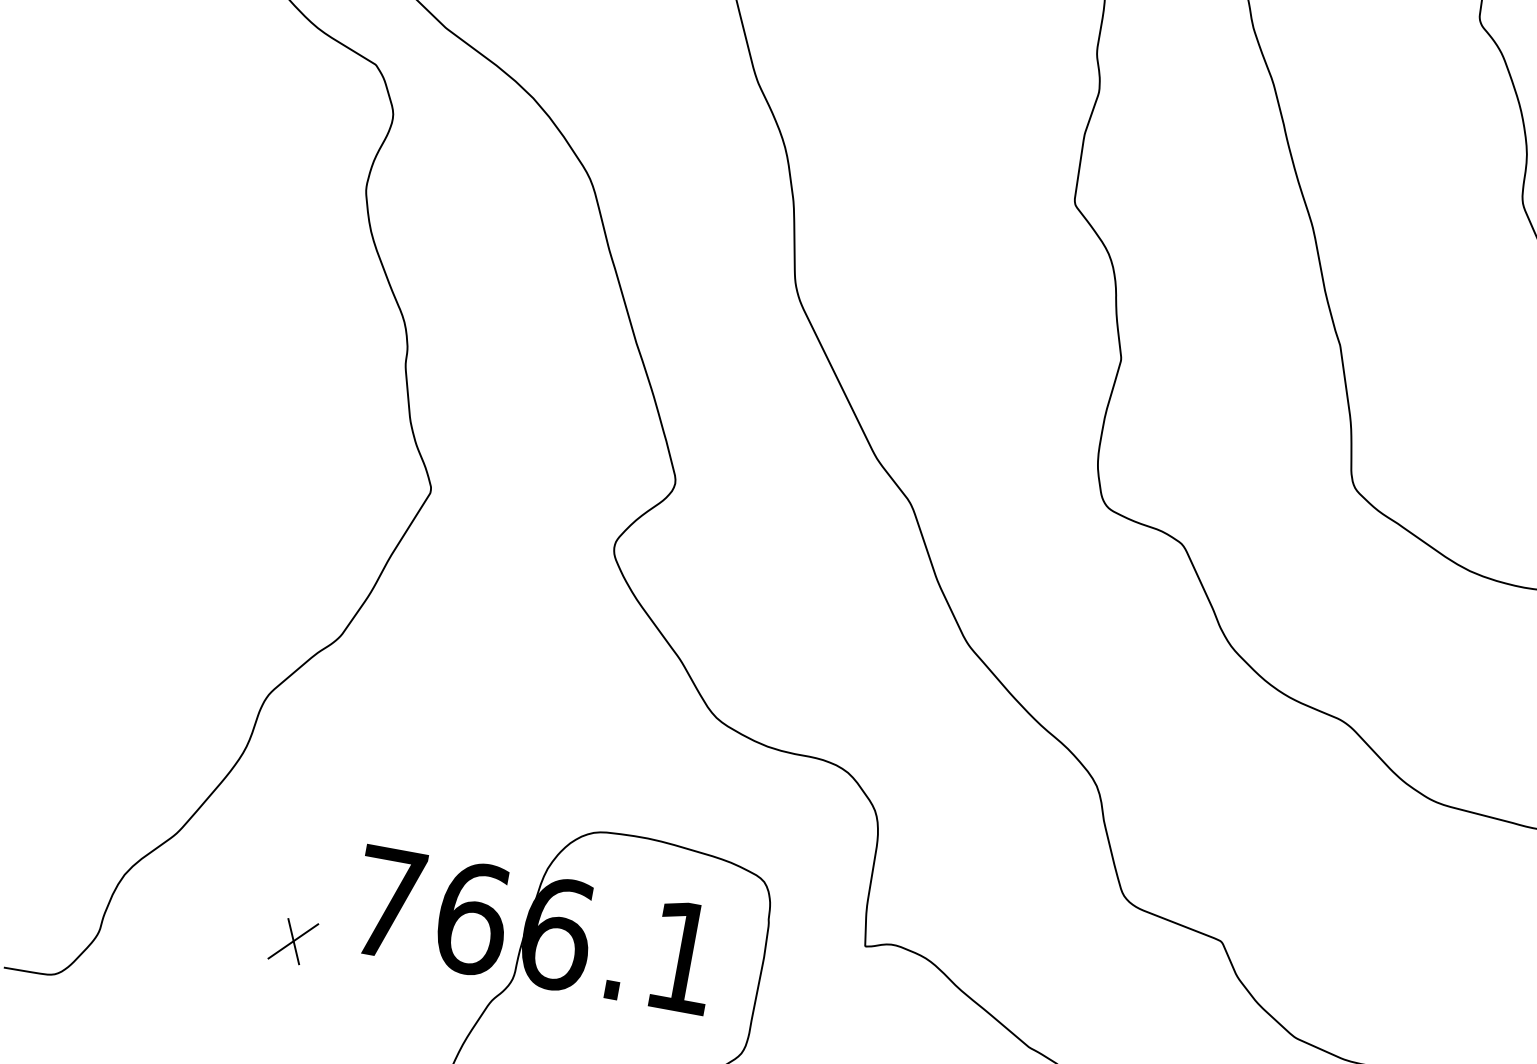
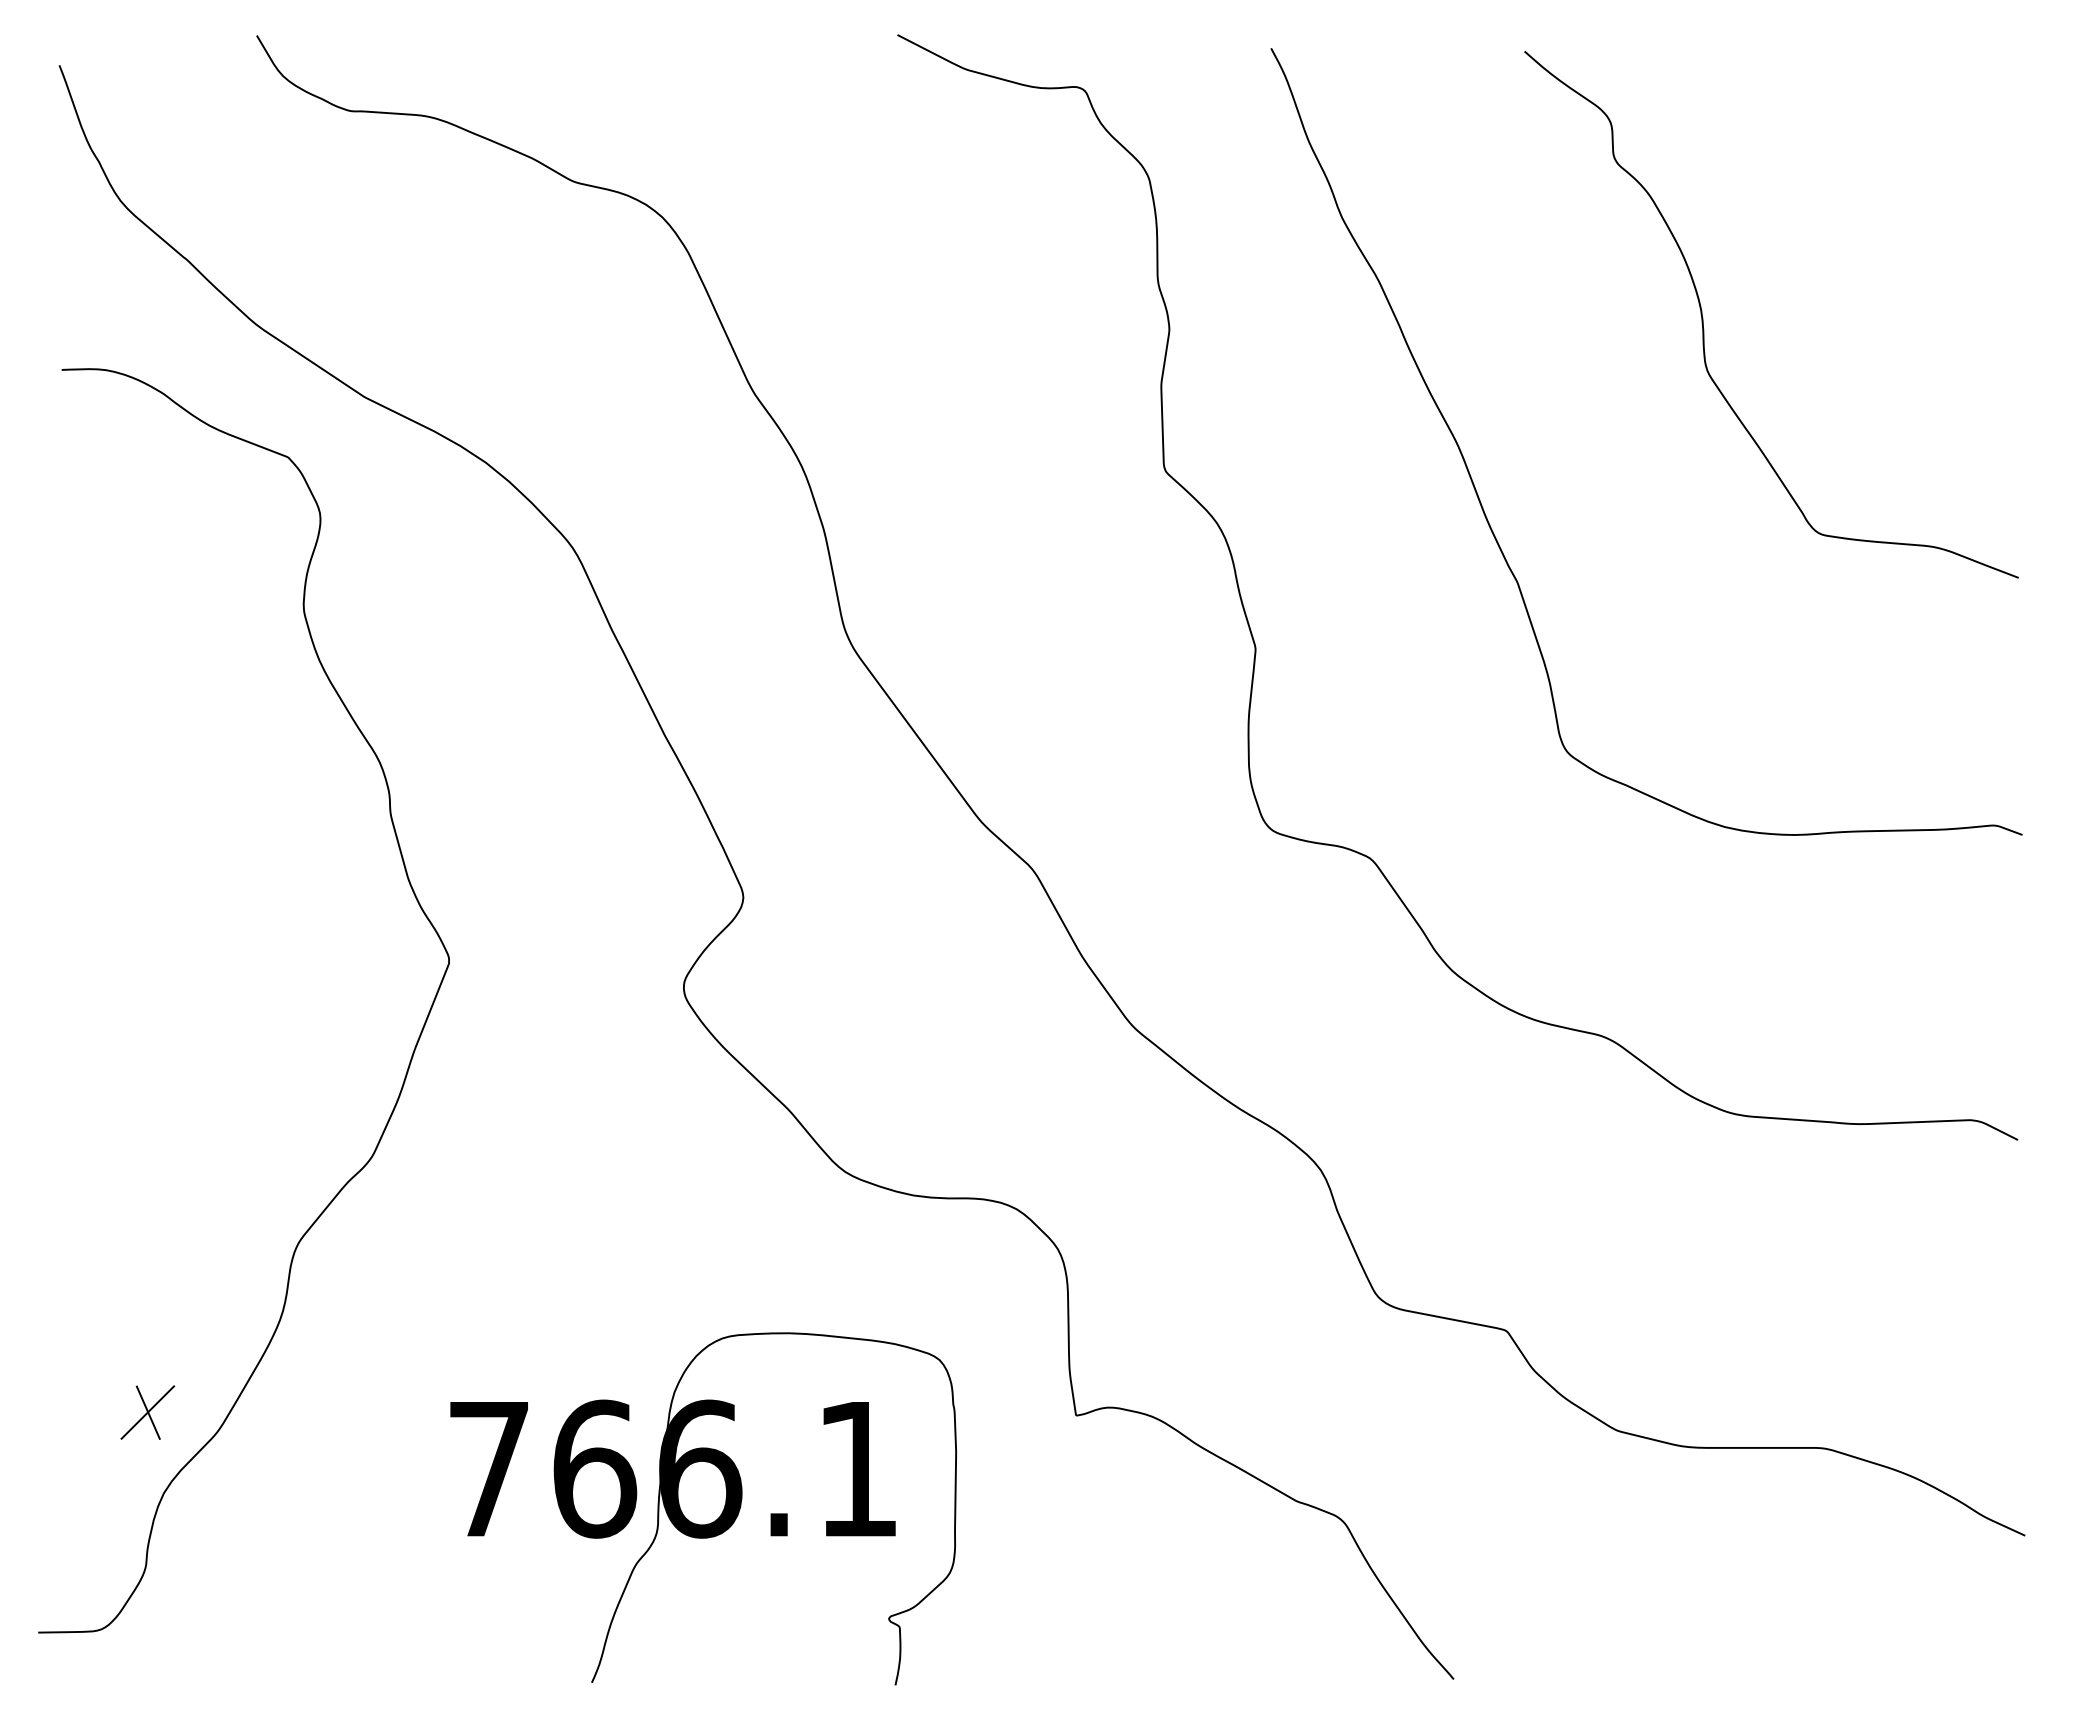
part: (293, 941) -> (147, 1412), moved

